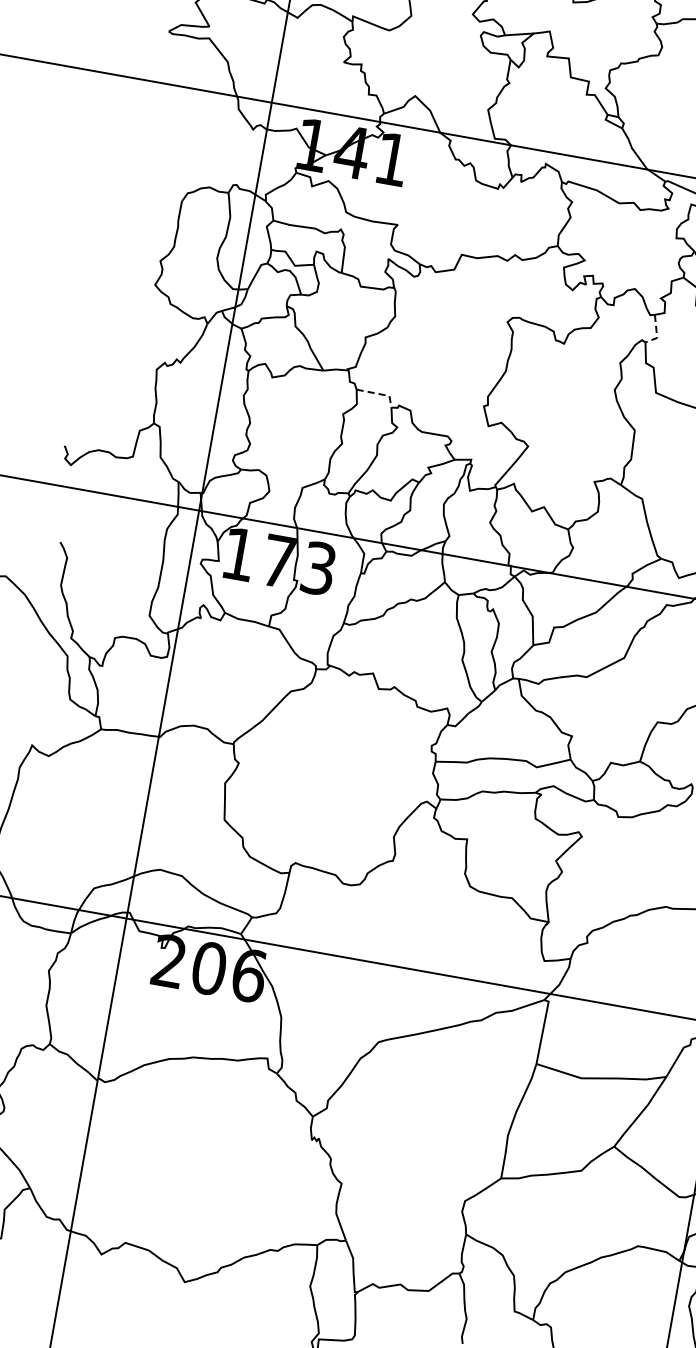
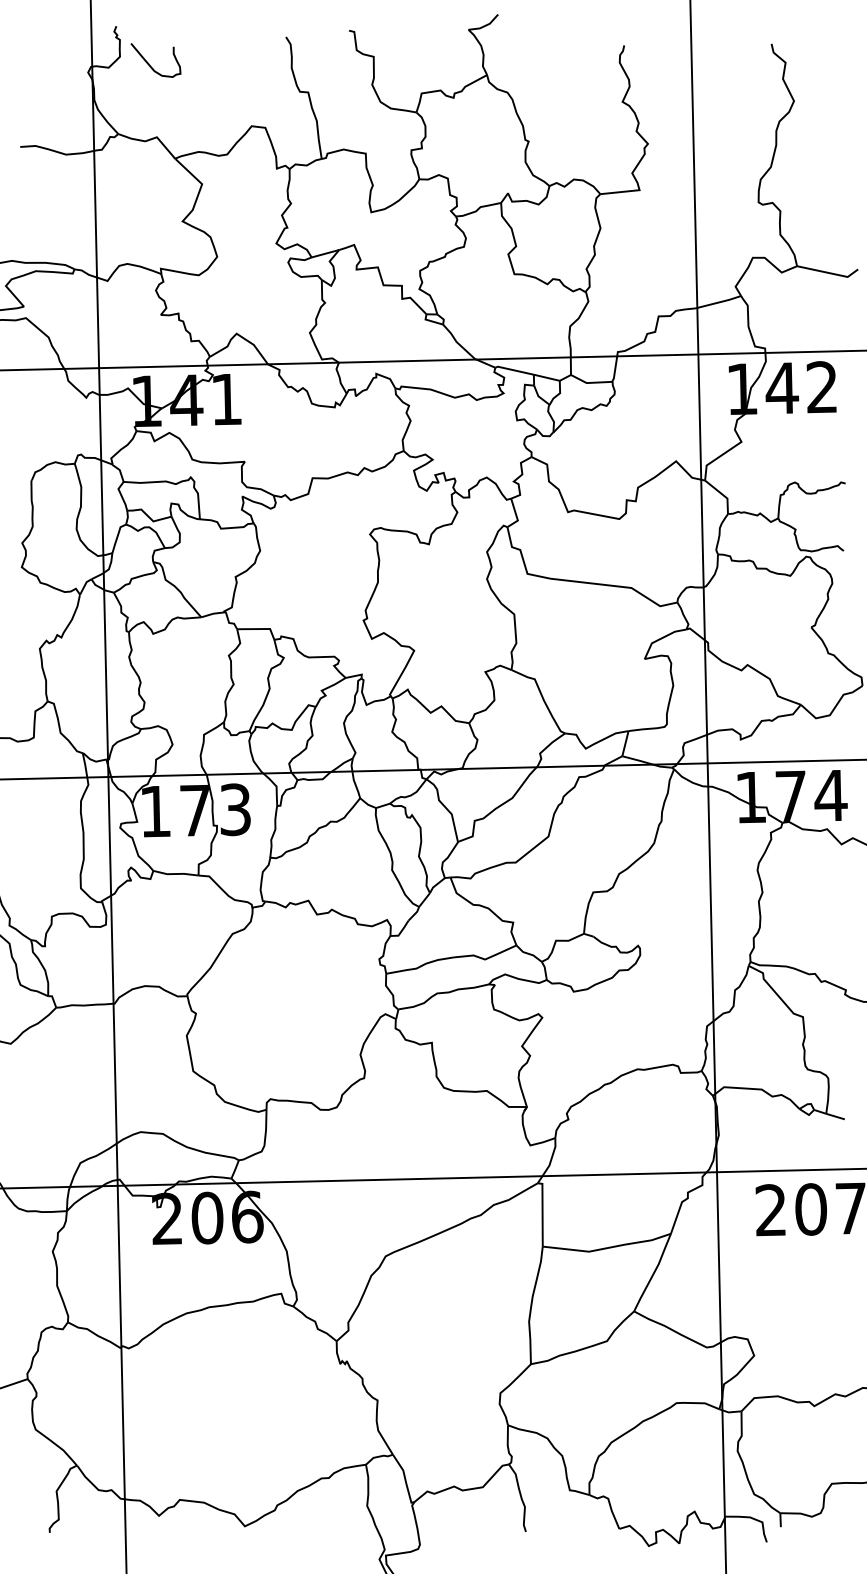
line: (656, 333) -> (516, 516), dashed -> solid
line: (379, 394) -> (260, 629), dashed -> solid

